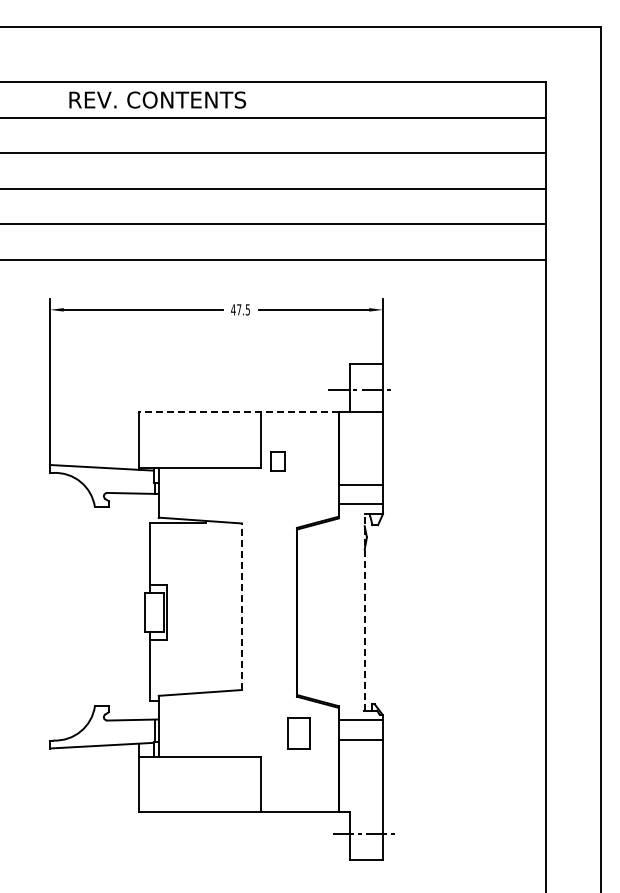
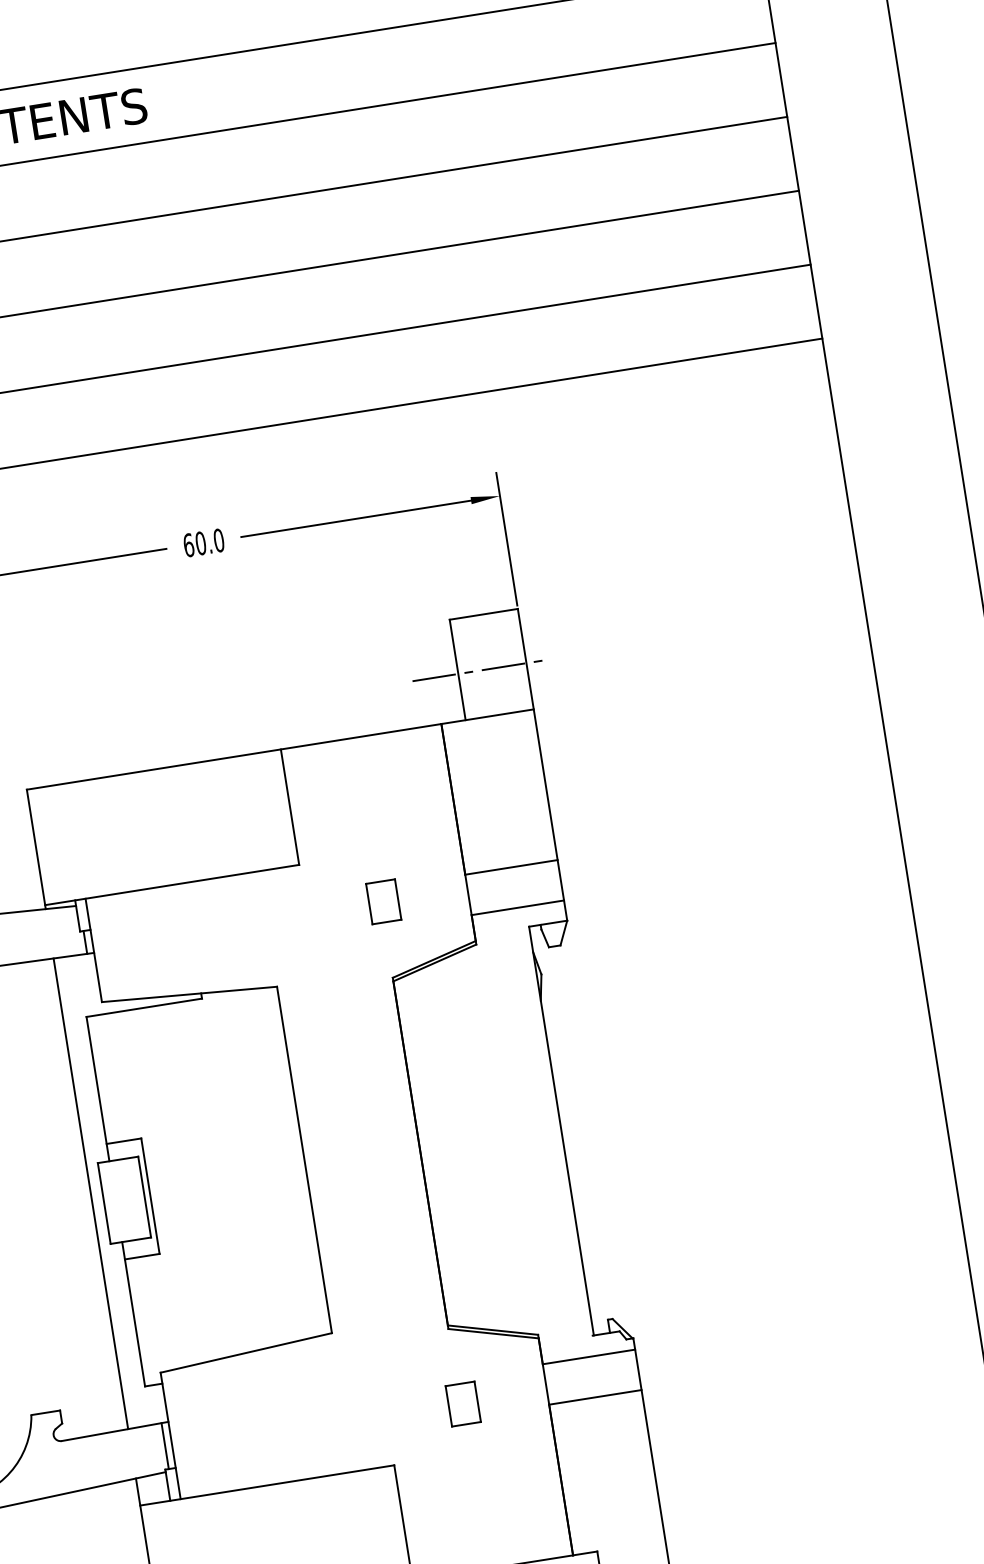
text: (240, 309) -> (203, 542), 47.5 -> 60.0
line: (238, 412) -> (233, 757), dashed -> solid
part: (277, 461) -> (381, 902), moved
line: (139, 606) -> (91, 1193), added
line: (242, 606) -> (305, 1159), dashed -> solid
line: (364, 611) -> (560, 1129), dashed -> solid
part: (297, 732) -> (461, 1403), size x0.62

